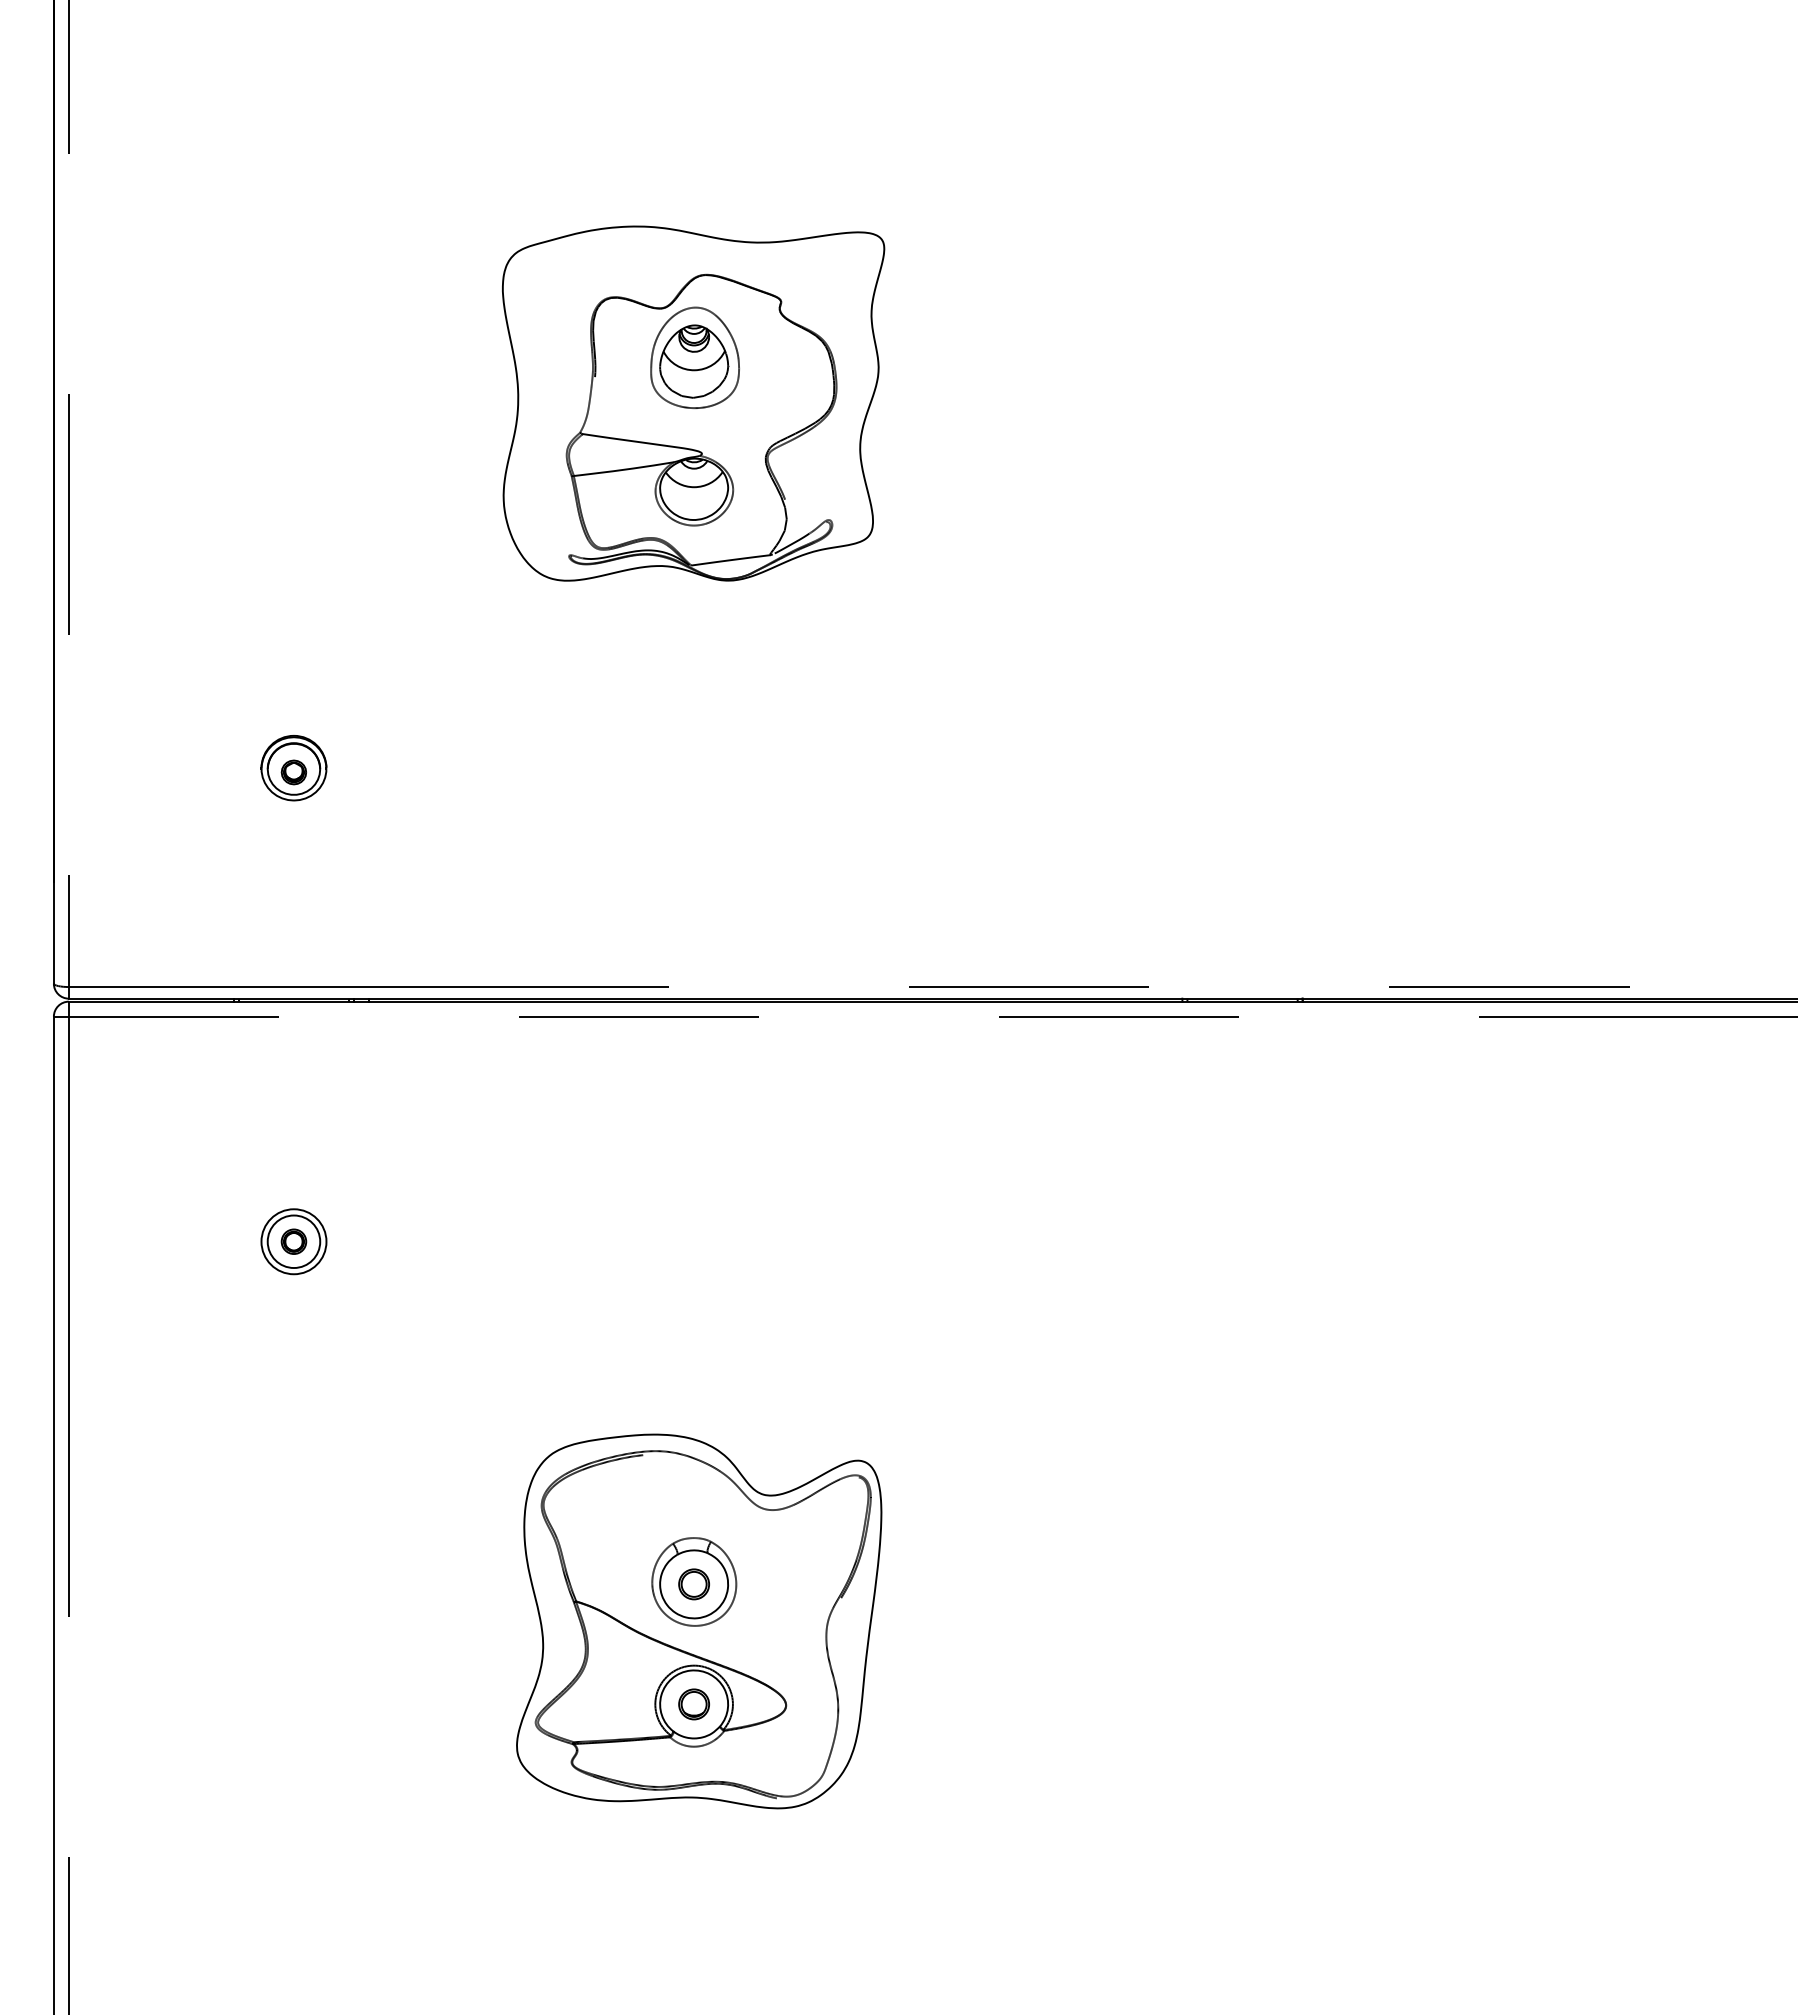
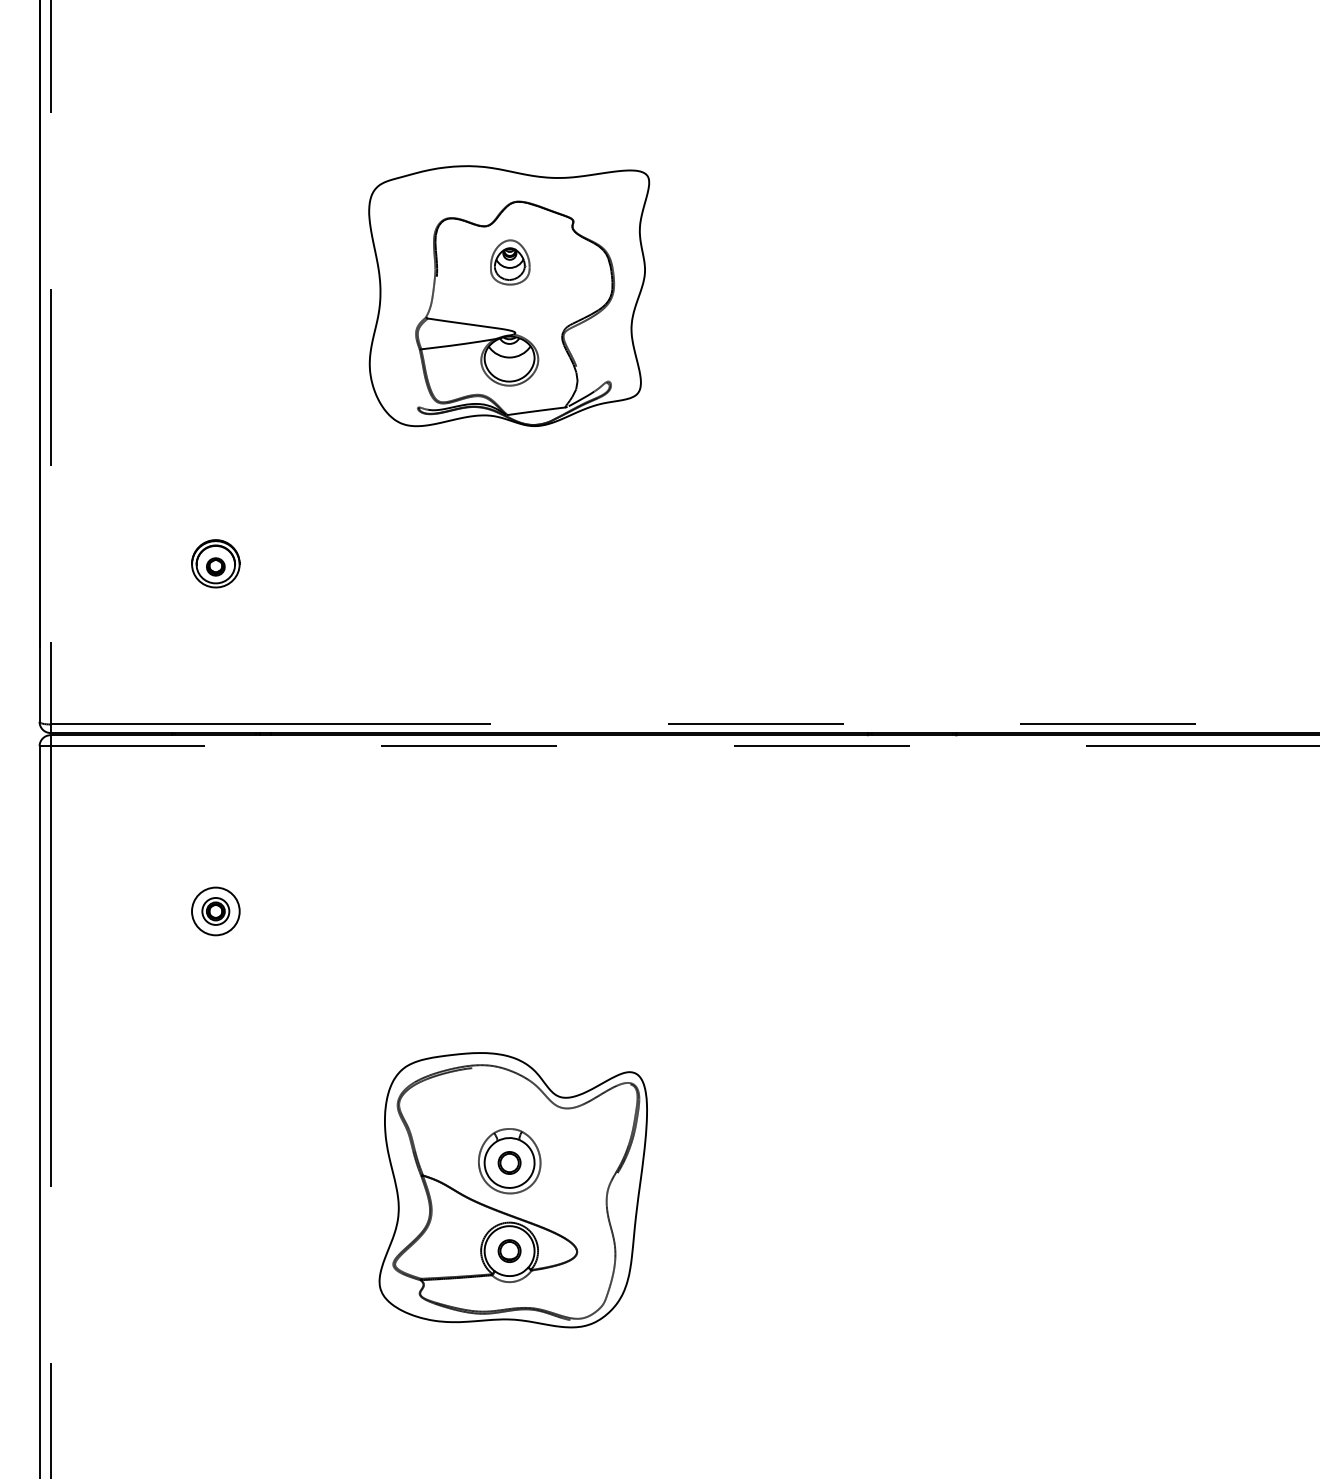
part: (694, 357) -> (509, 262), size x0.6
circle: (293, 1241) -> (215, 911), size x0.7

